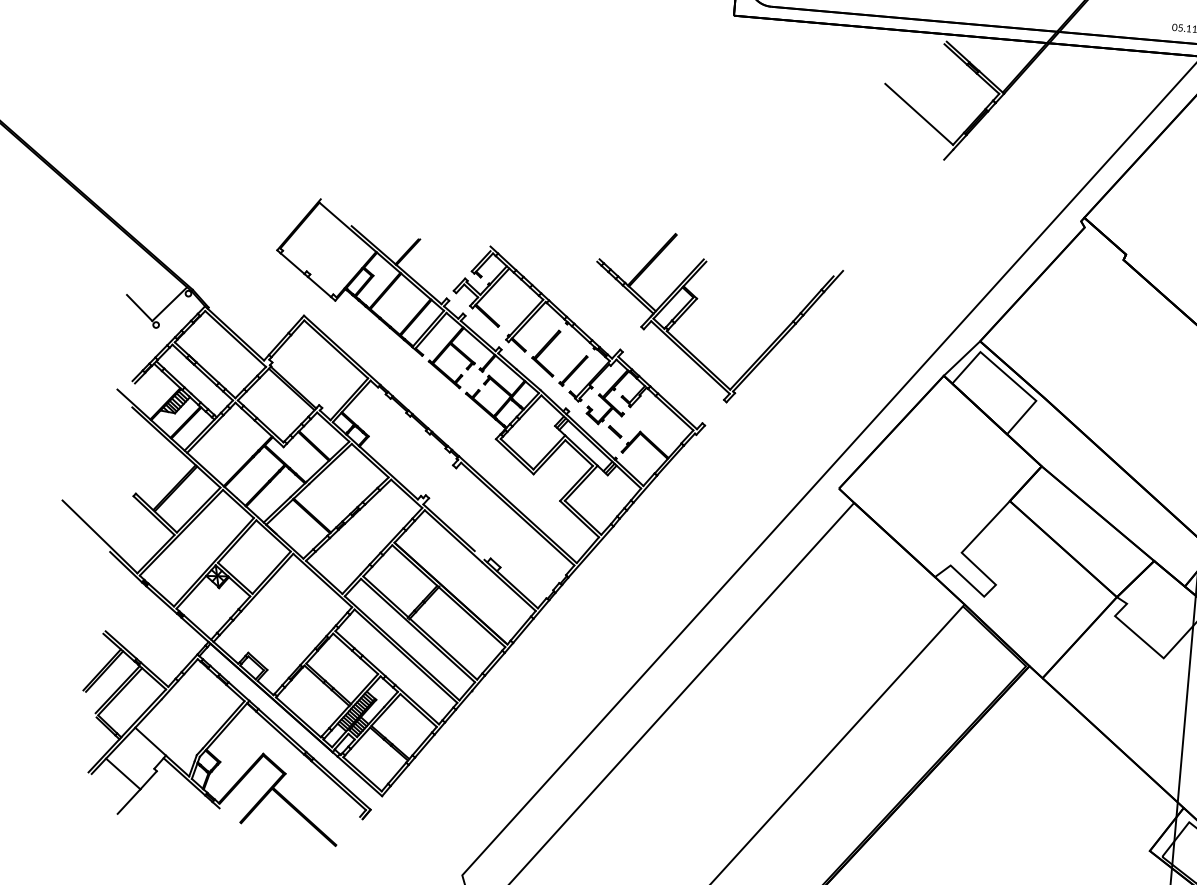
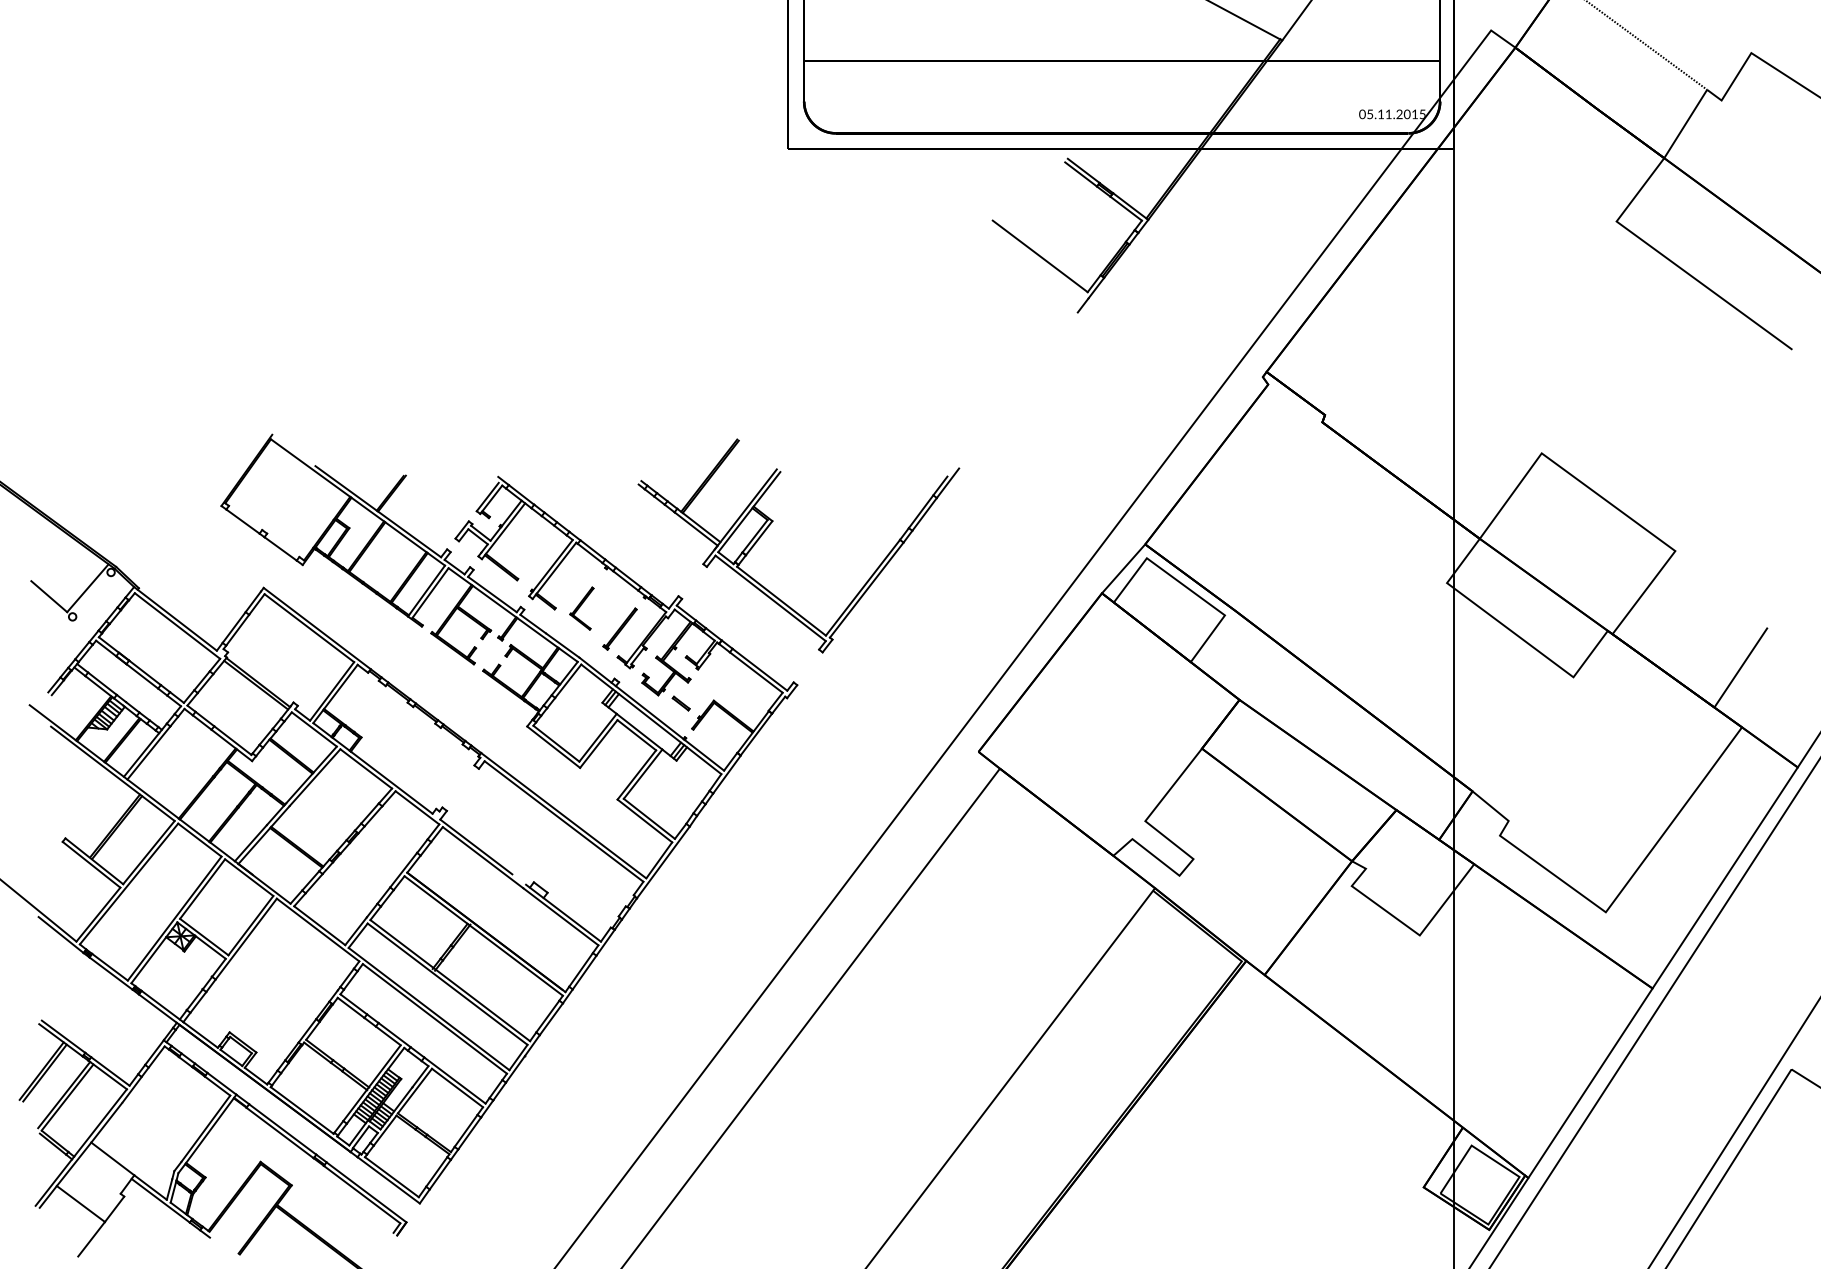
part: (545, 352) -> (581, 608), size x0.7

